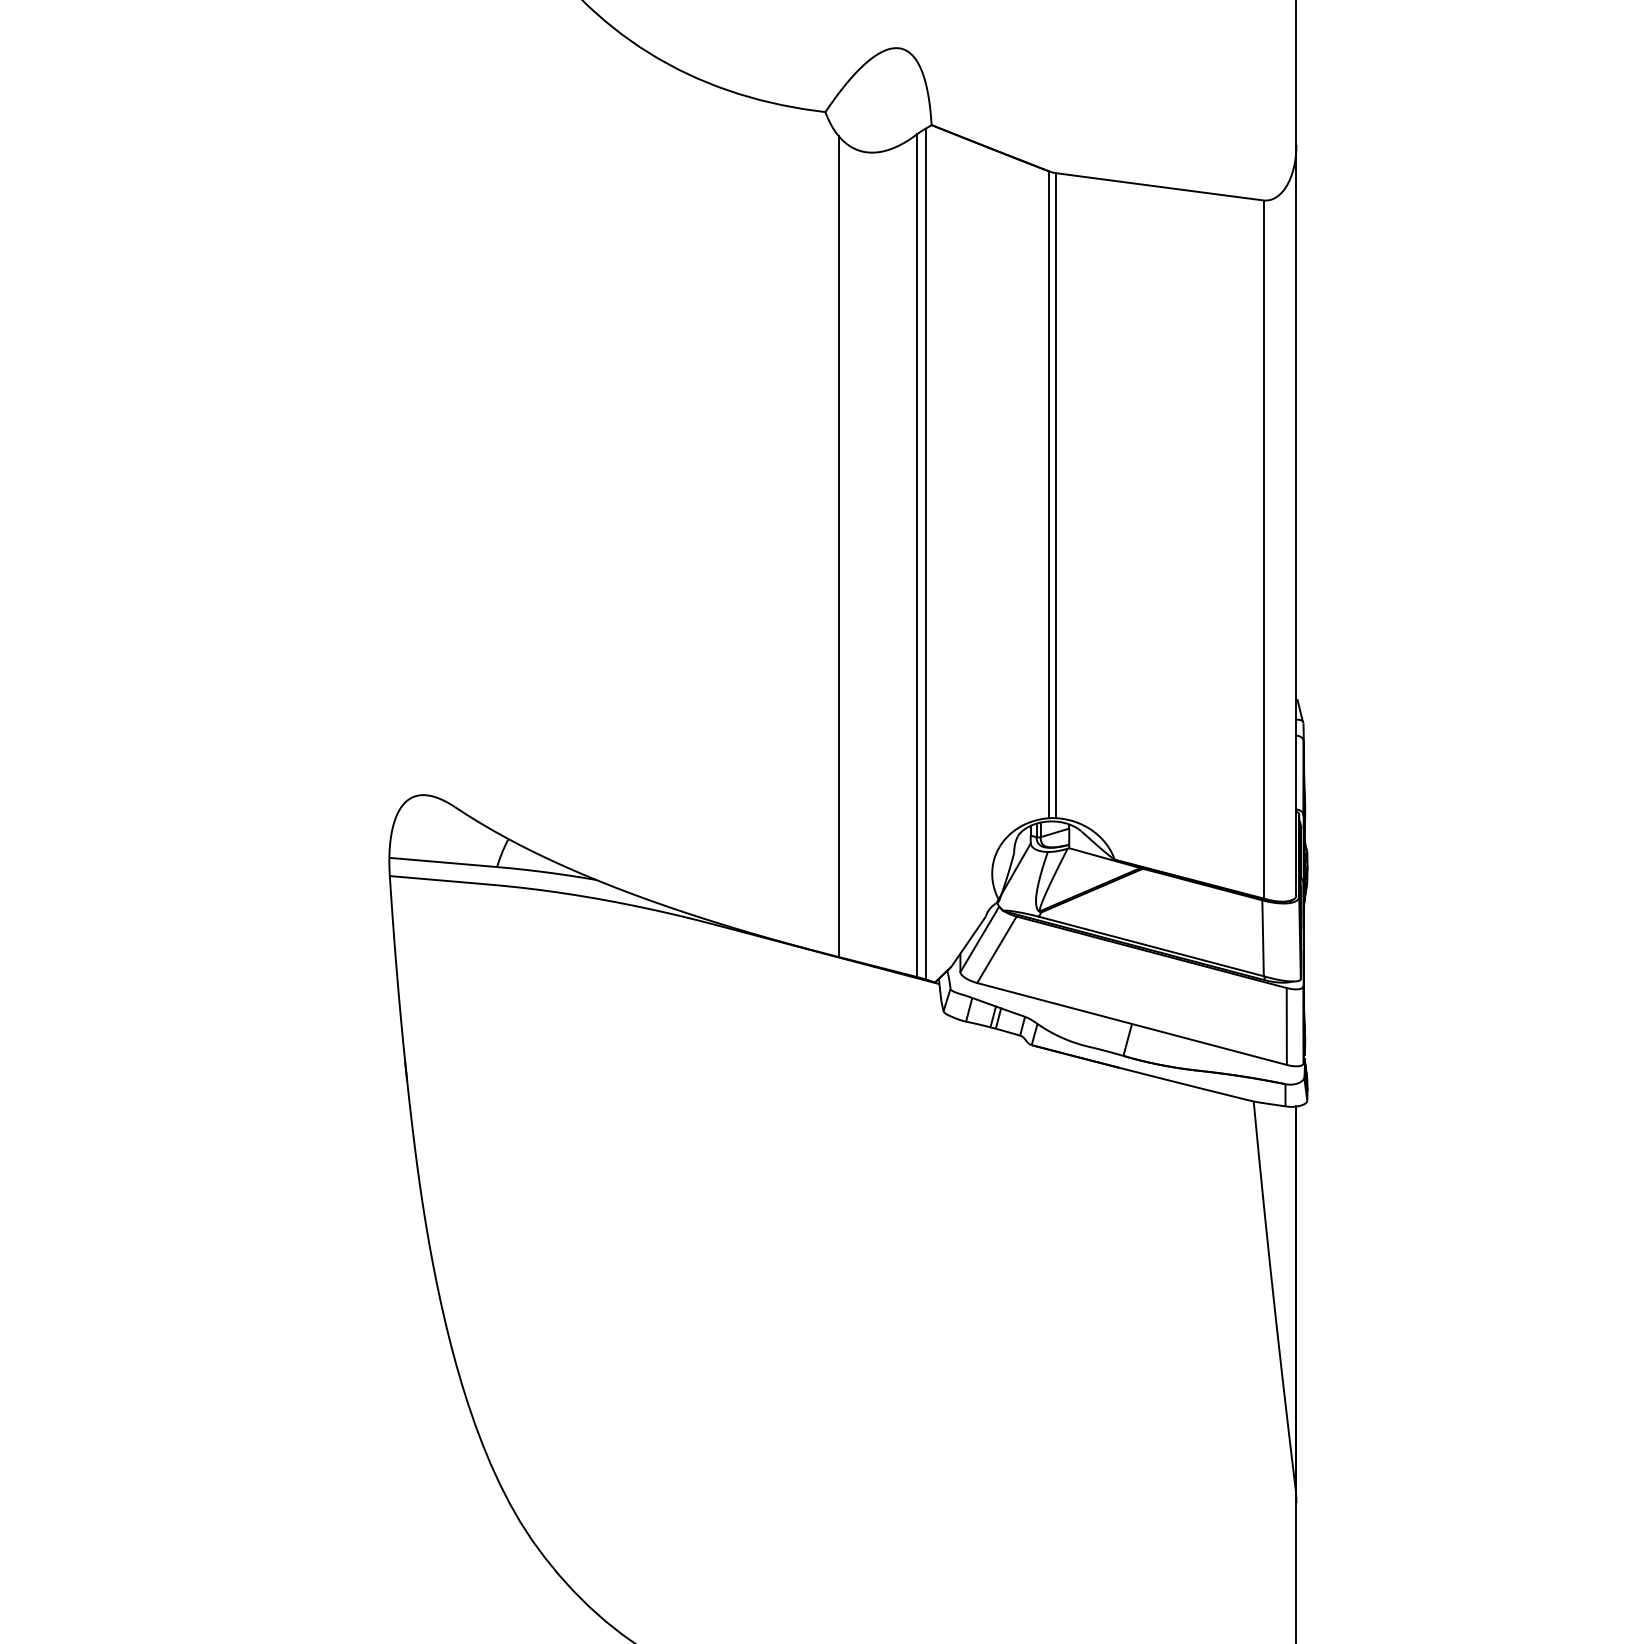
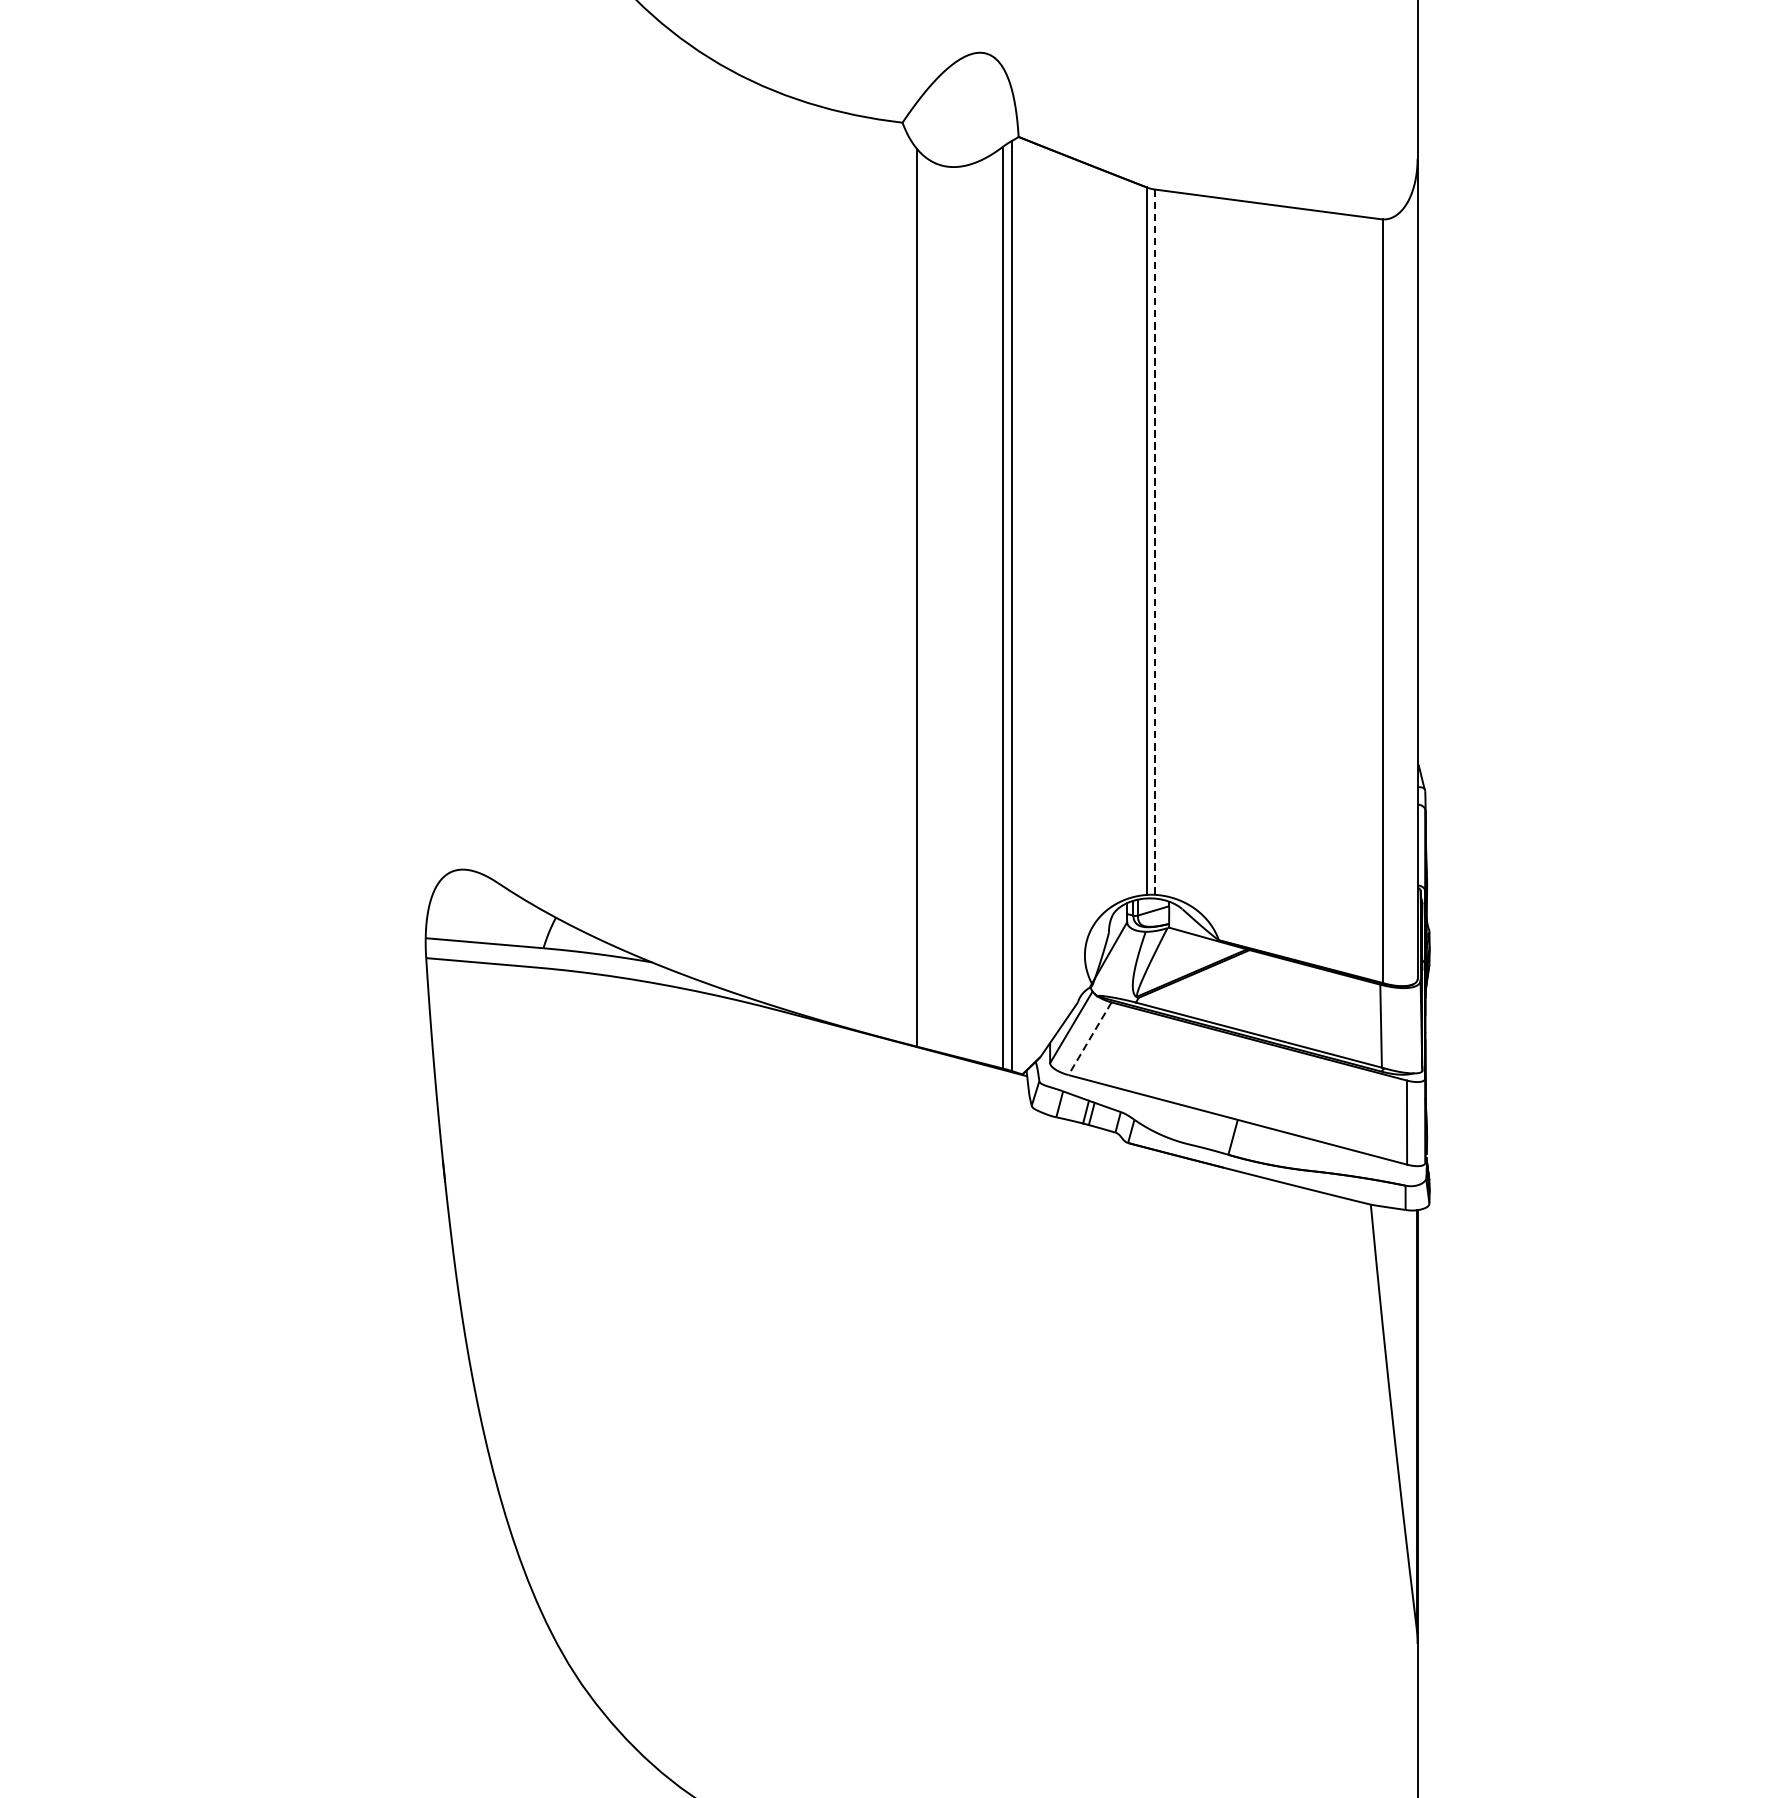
line: (1056, 496) -> (1155, 543), solid -> dashed
line: (996, 949) -> (1089, 1038), solid -> dashed

